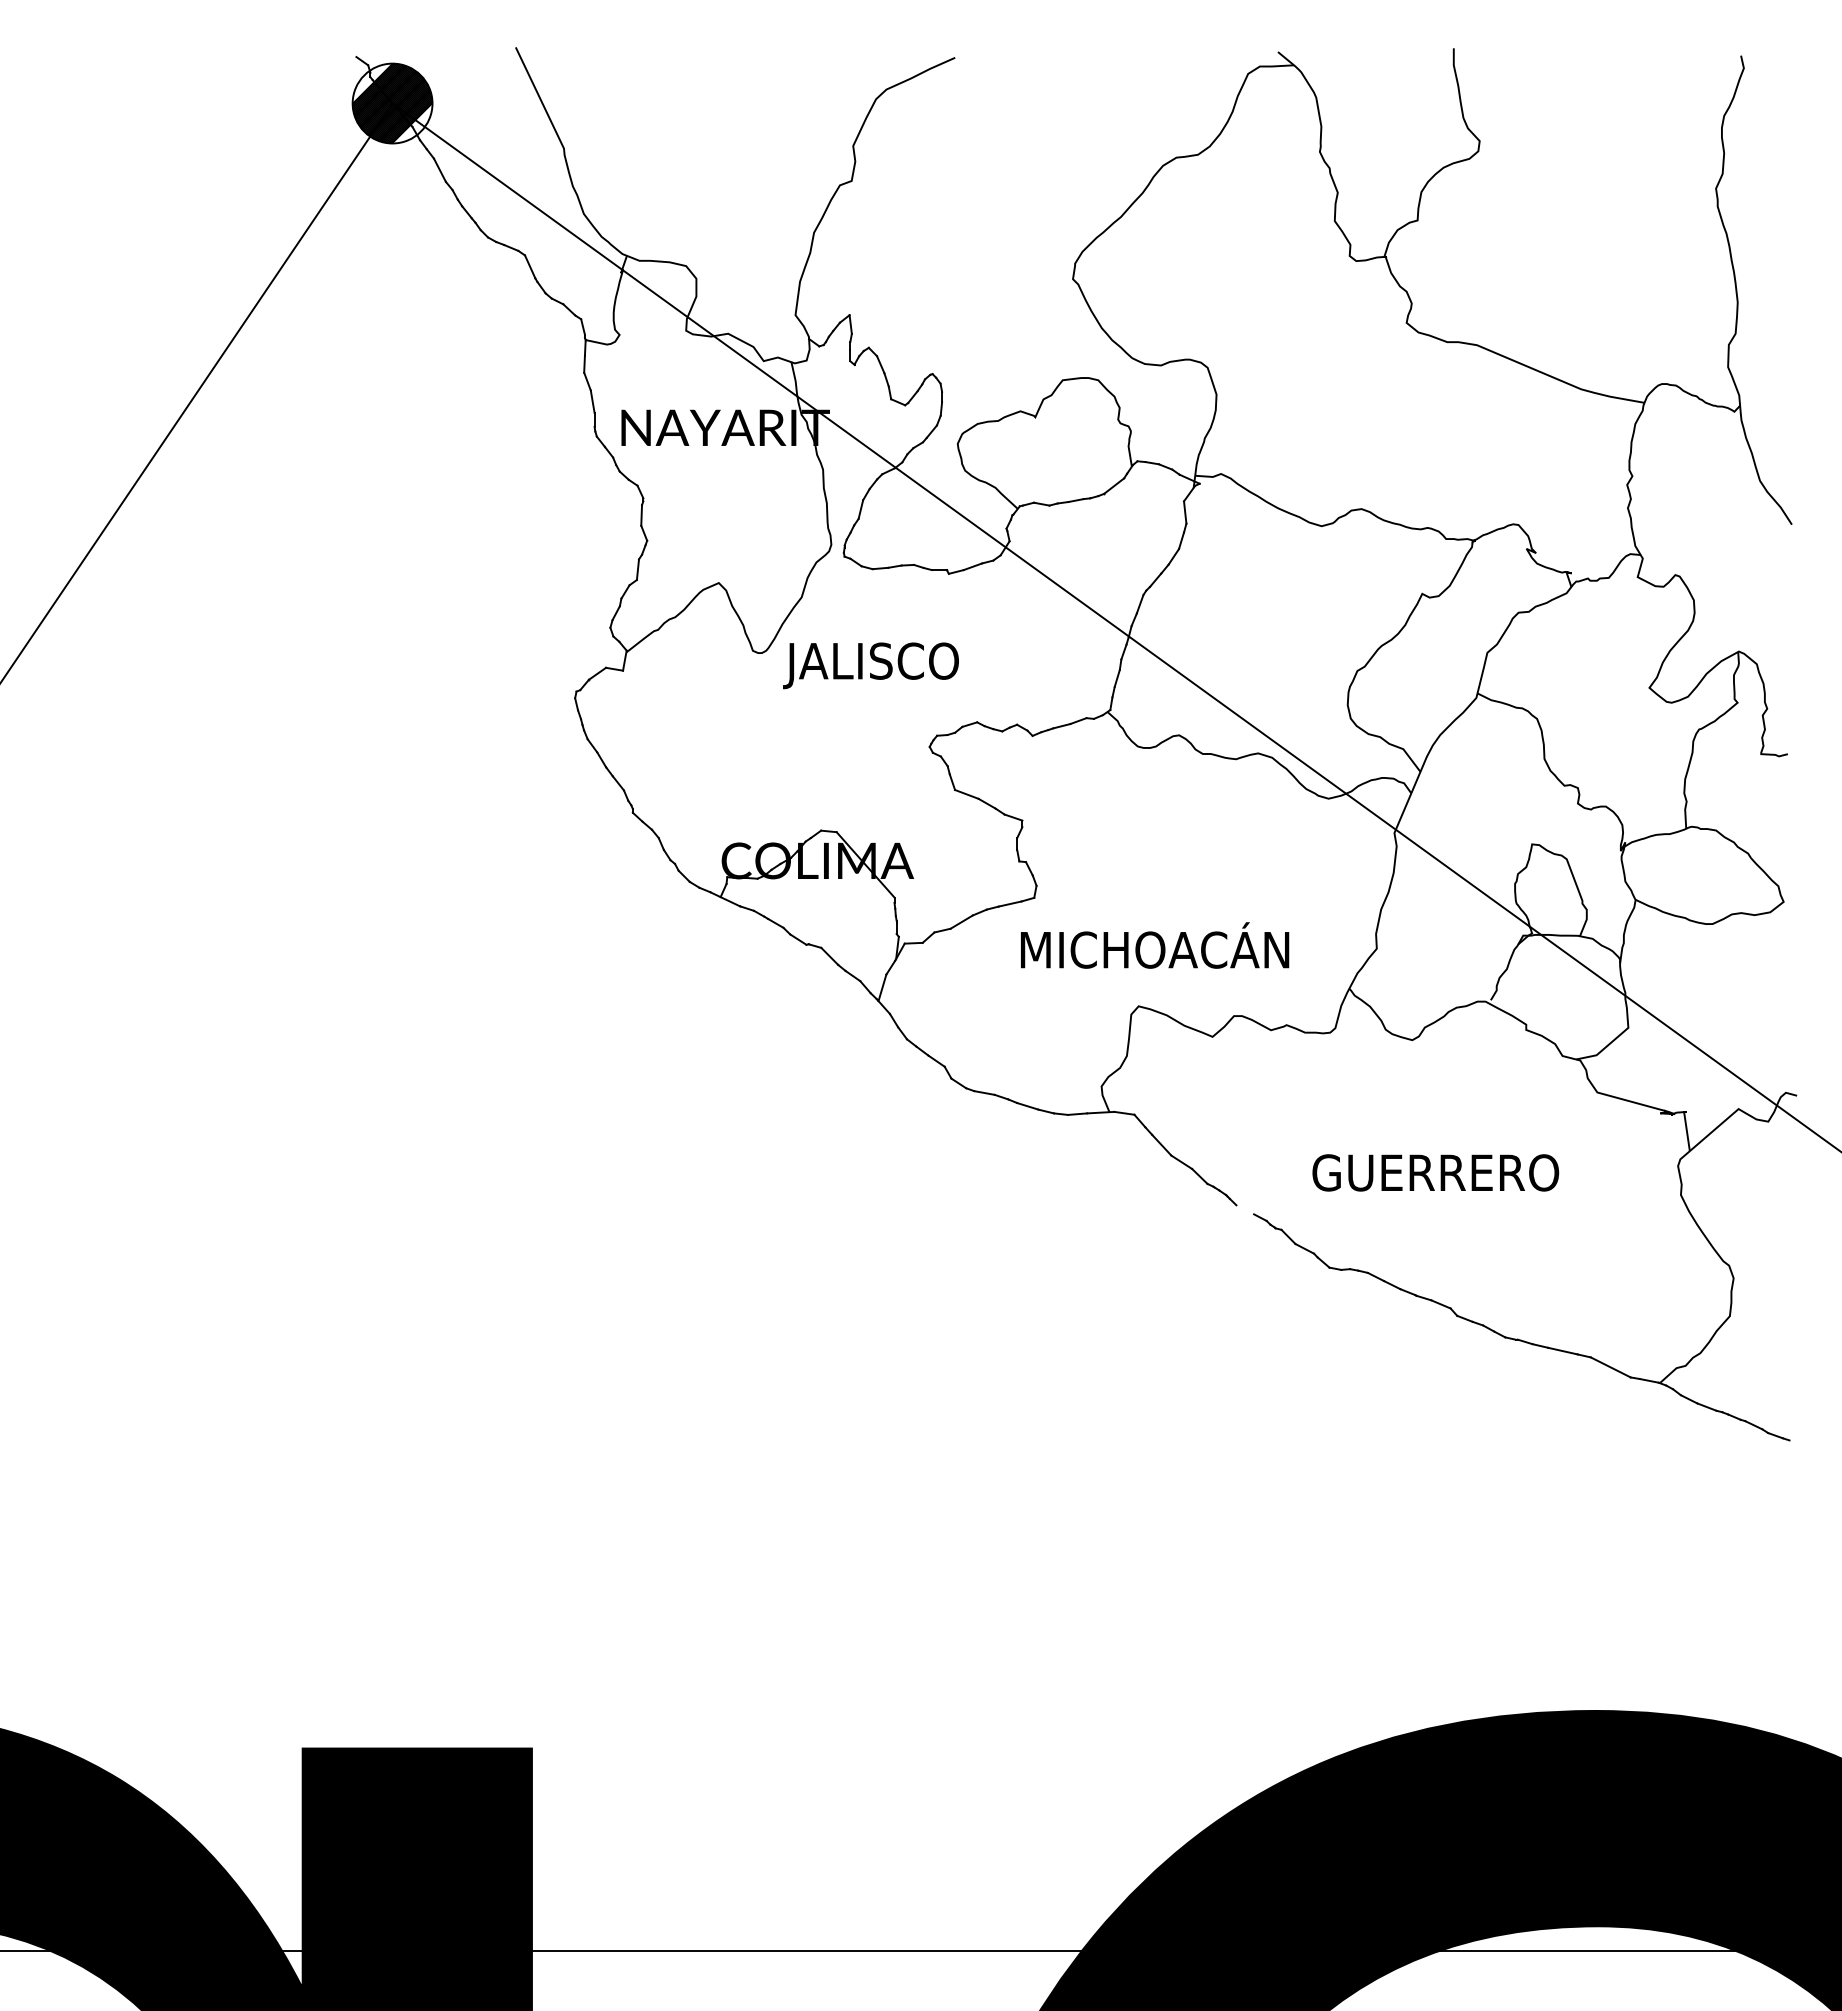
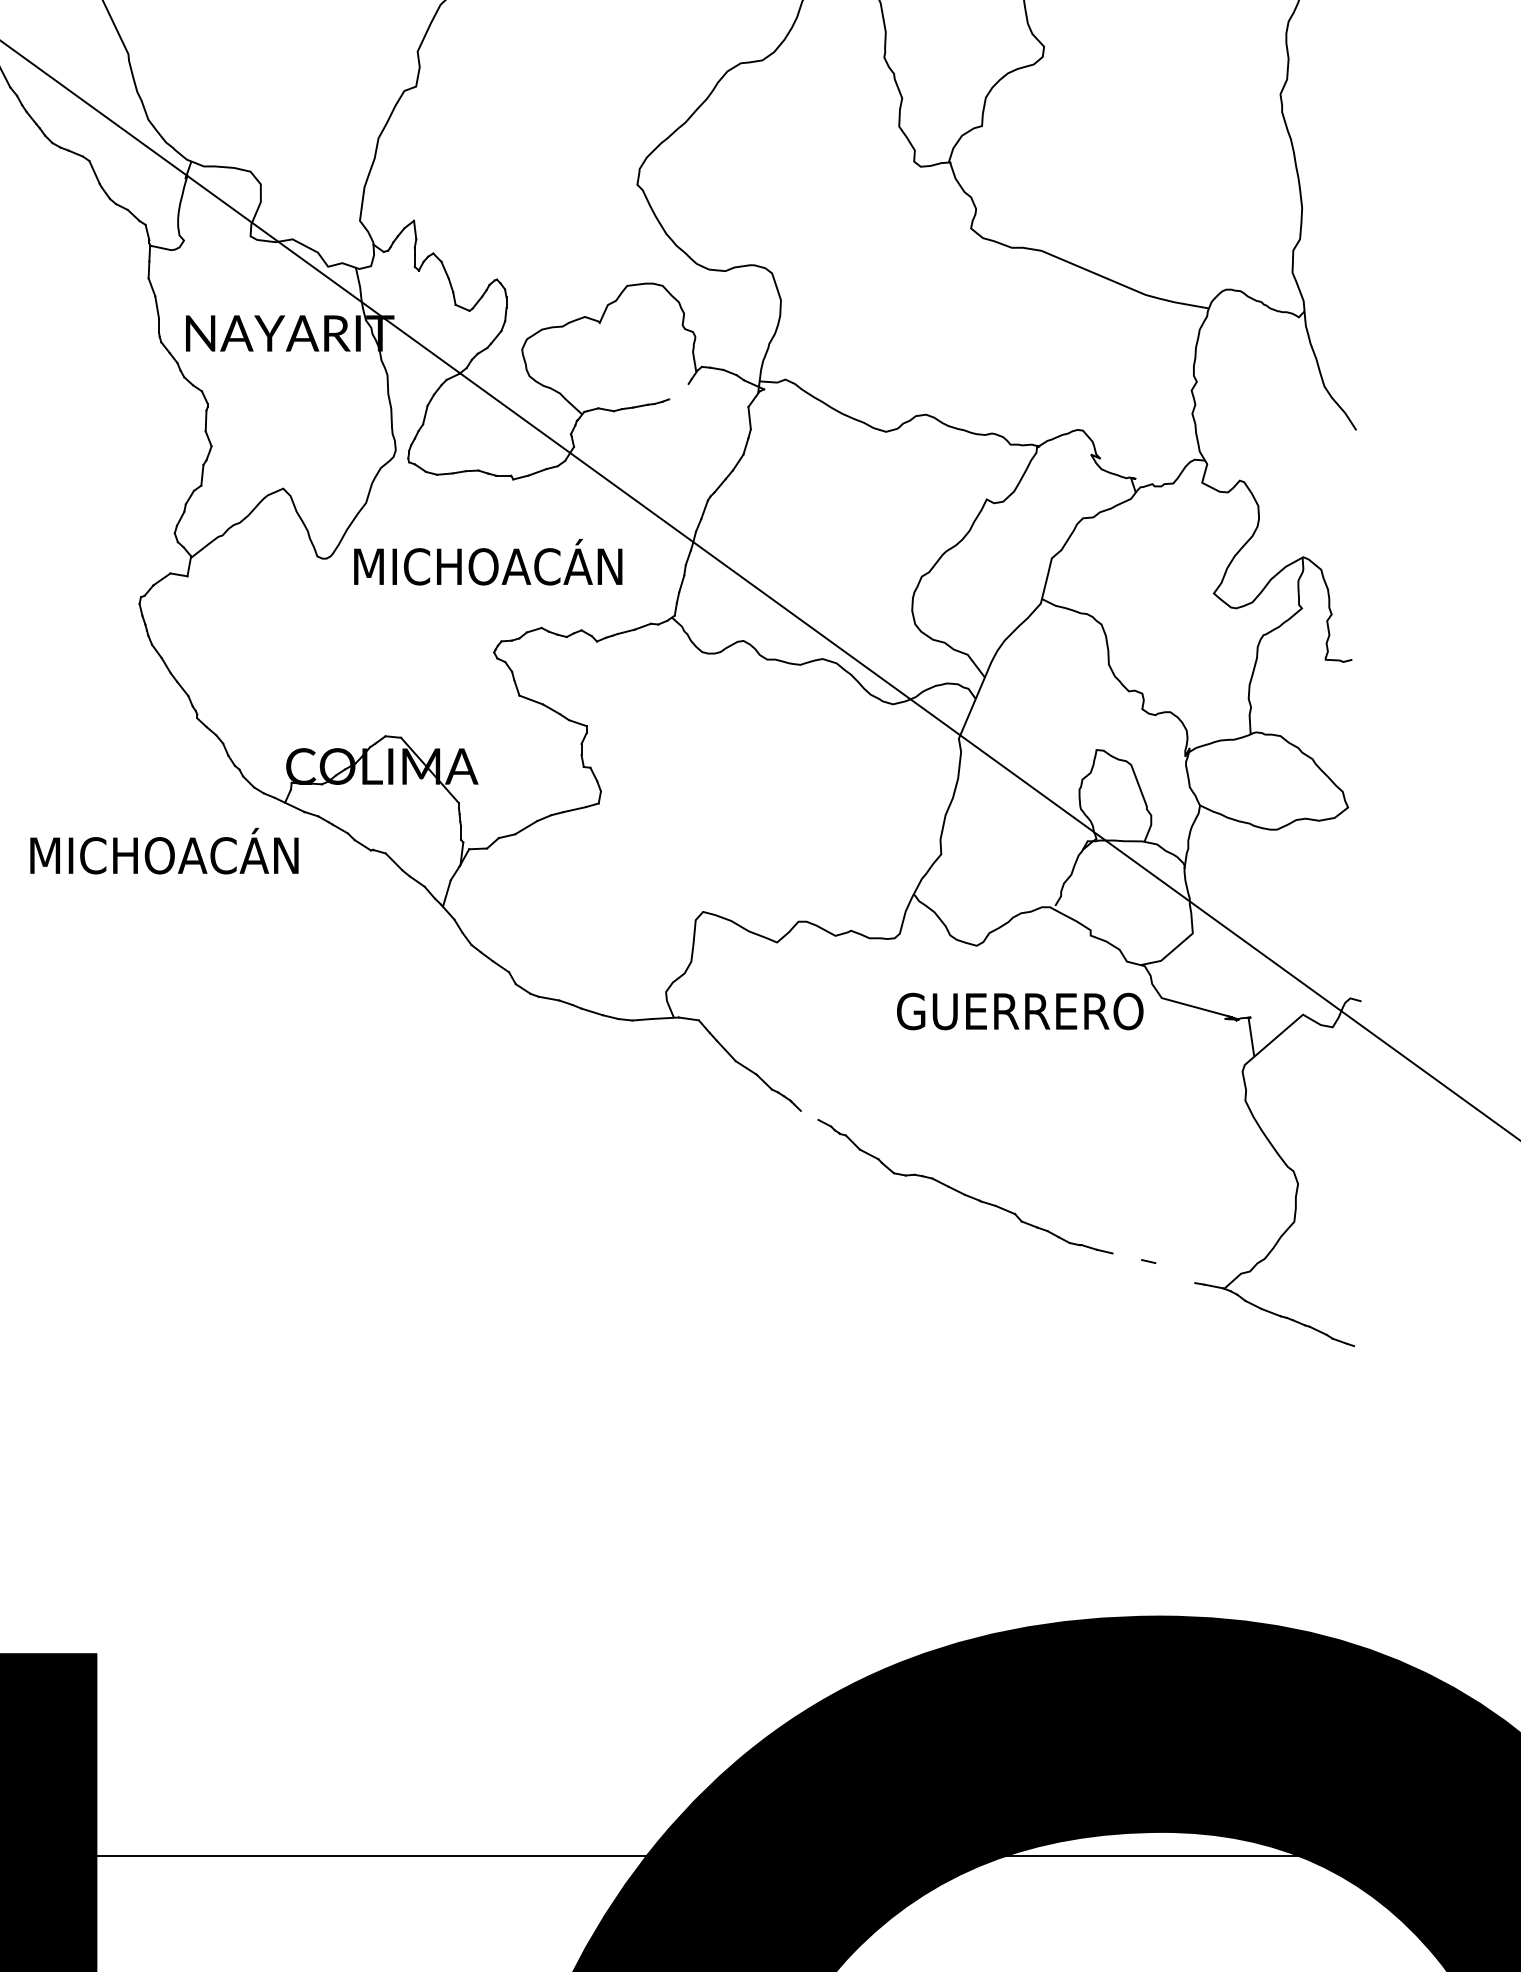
line: (1114, 485) -> (678, 391), removed
text: (920, 661) -> (484, 567), JALISCO -> MICHOACÁN
text: (1155, 945) -> (164, 851), moved
text: (1435, 1172) -> (1019, 1011), moved
line: (1562, 1350) -> (1126, 1256), removed
line: (1610, 1367) -> (1174, 1273), removed

